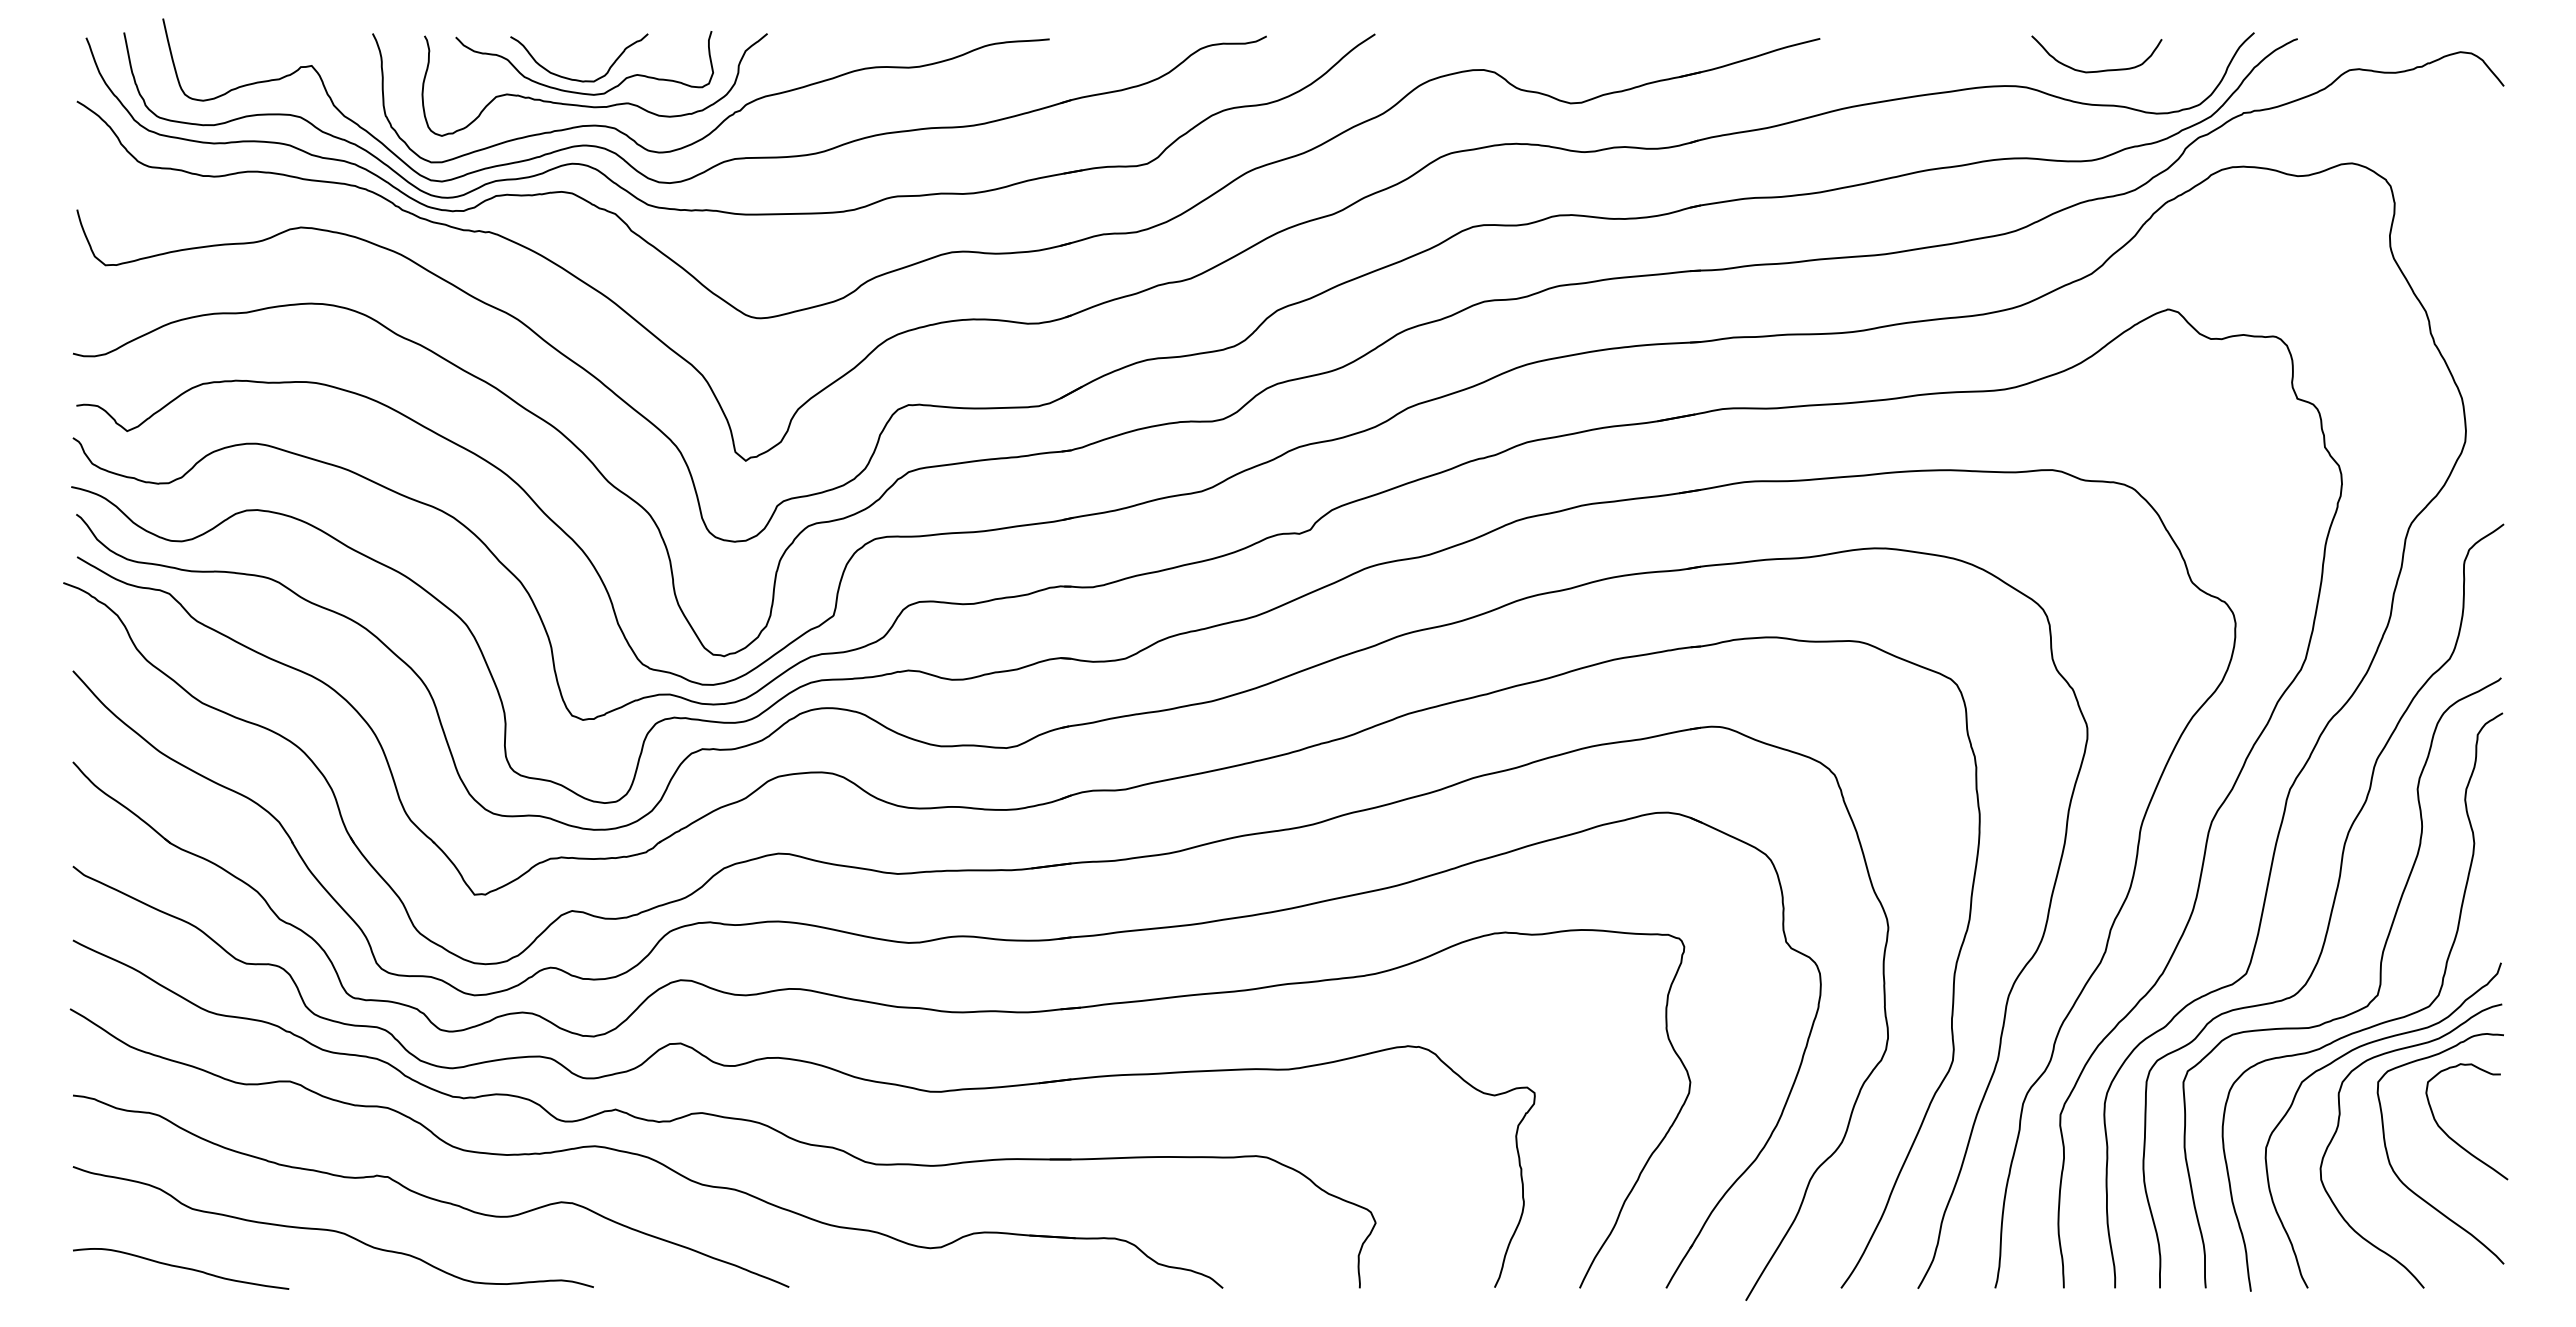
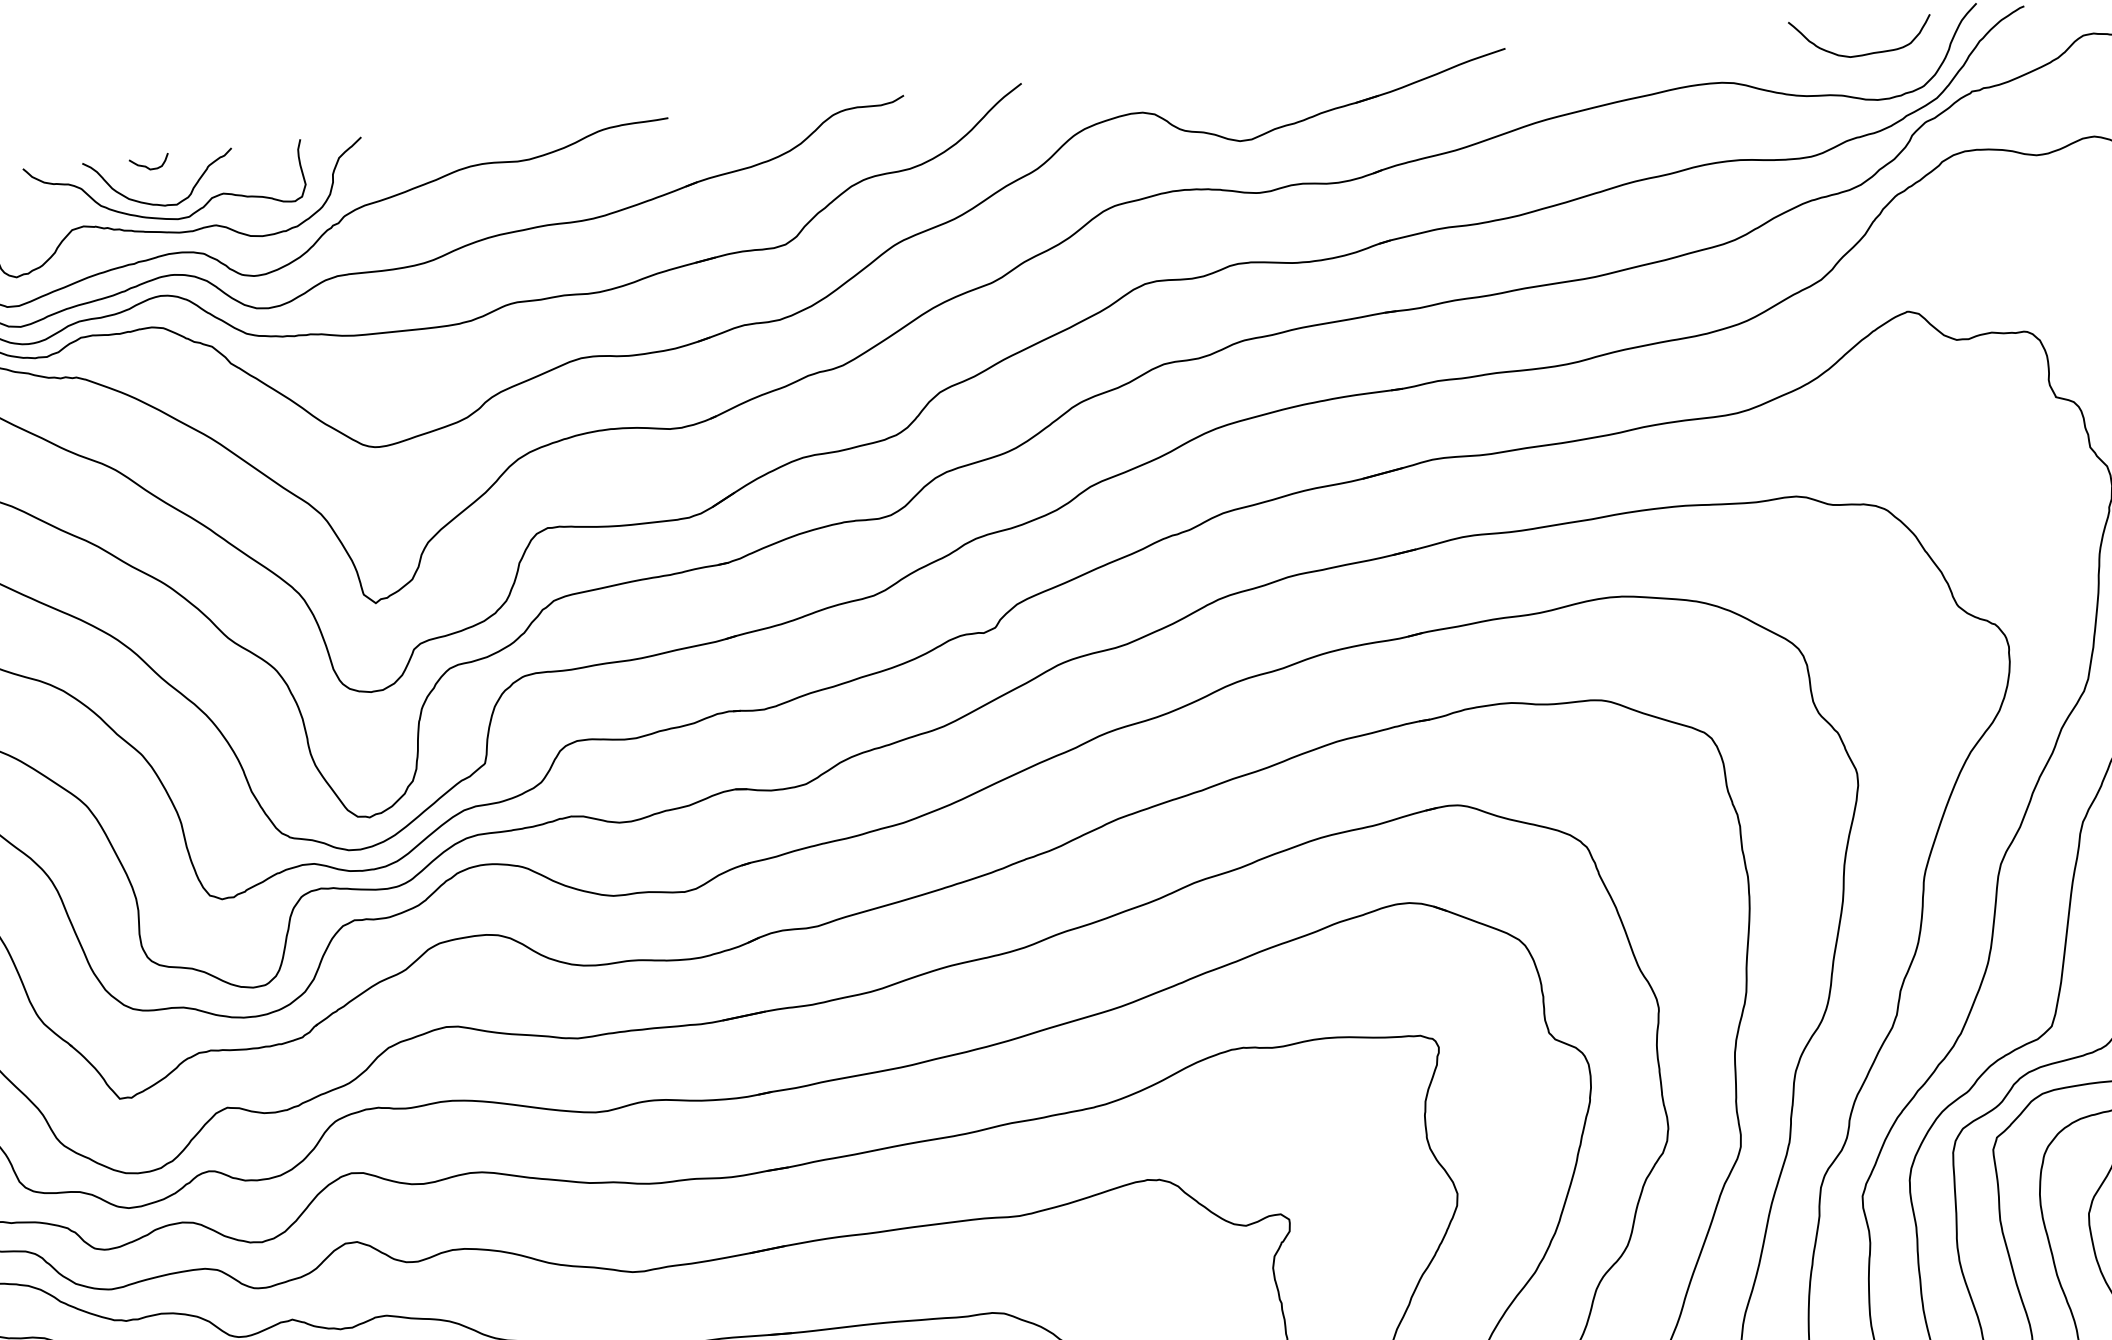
curve: (568, 43) -> (145, 165), added
curve: (2096, 70) -> (1861, 54), moved

